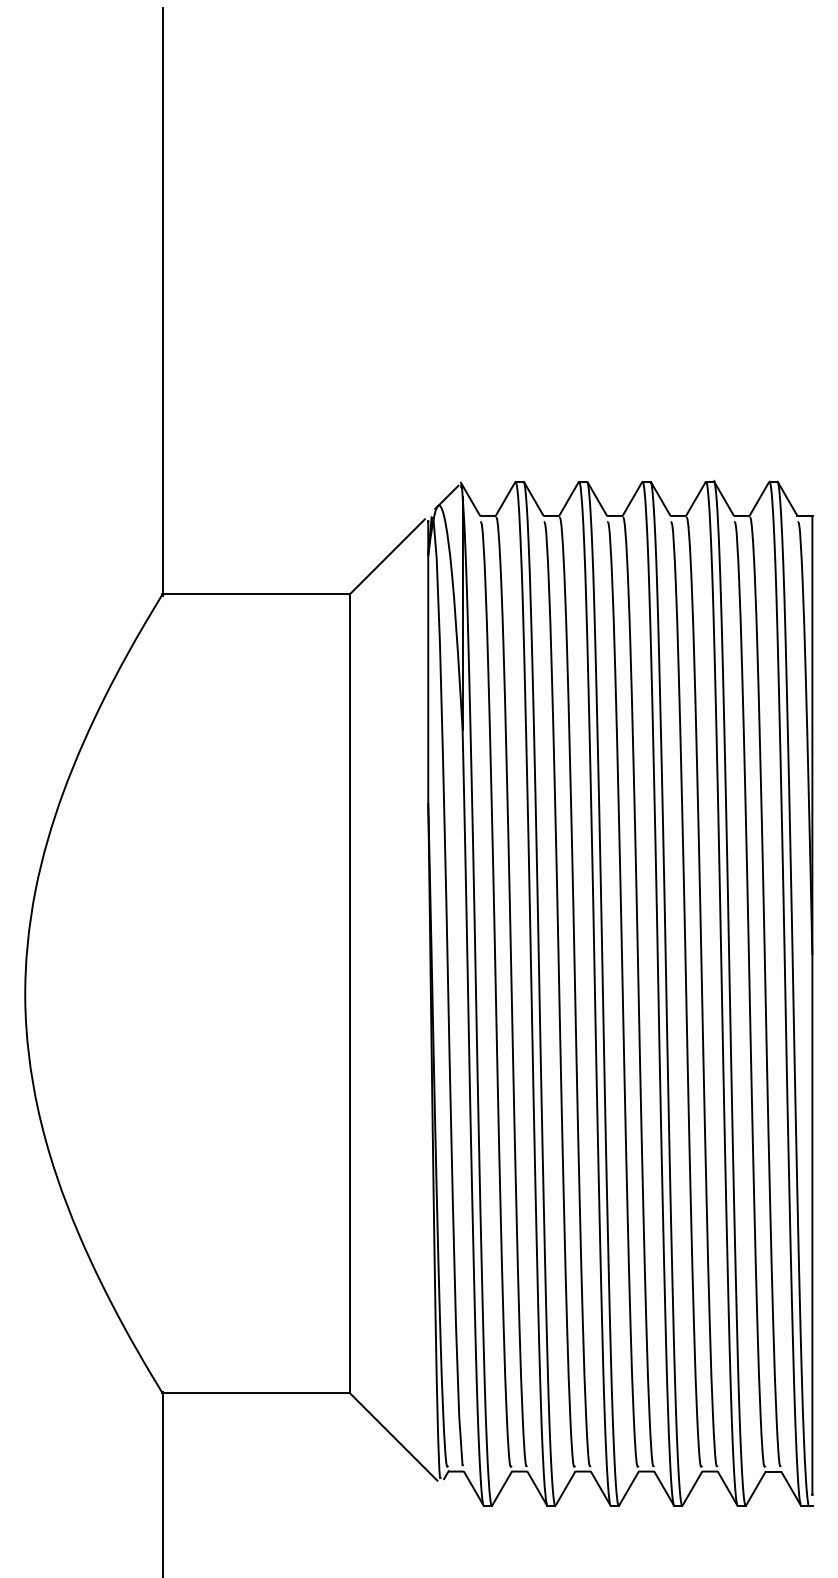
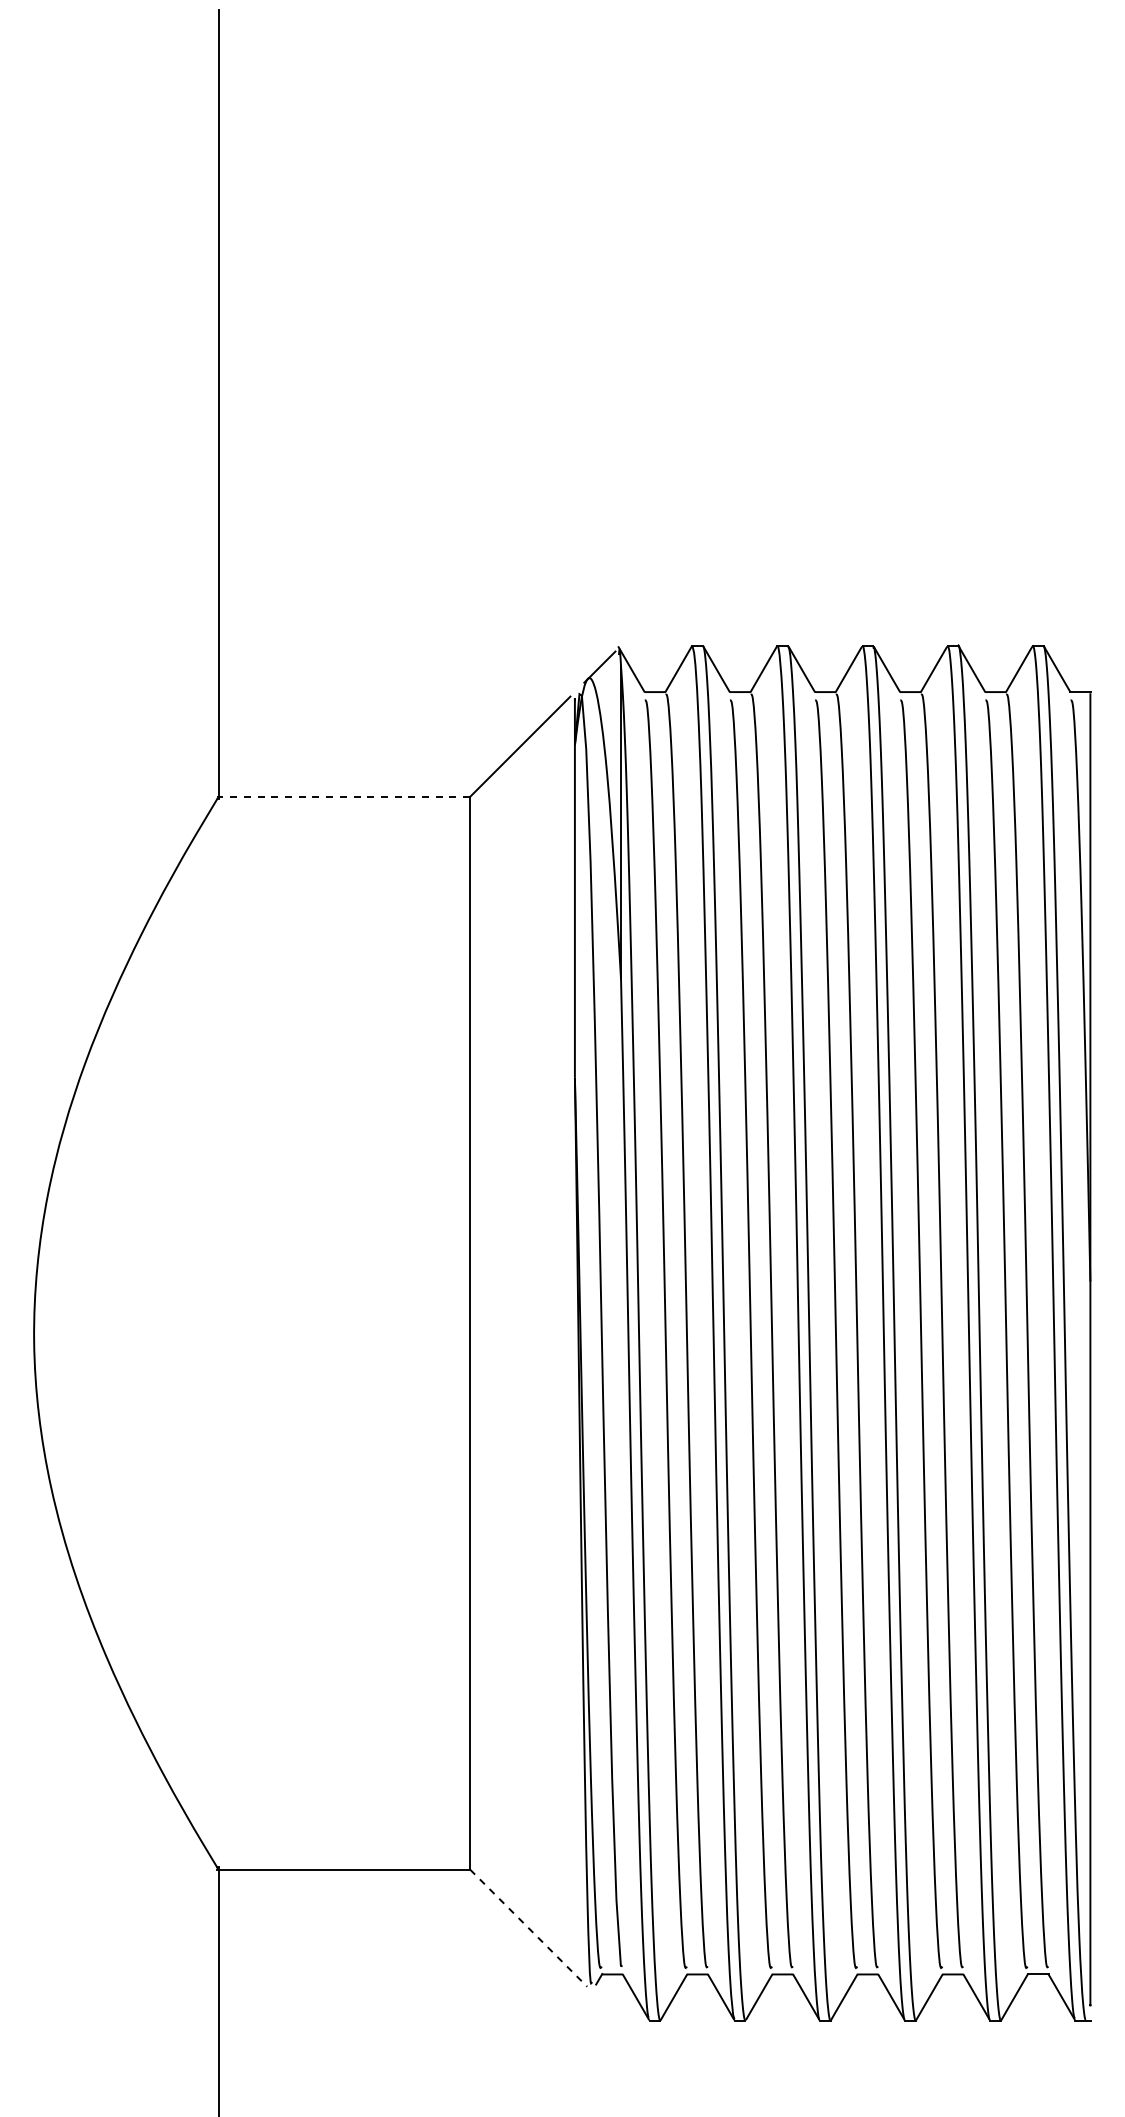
line: (255, 593) -> (343, 796), solid -> dashed
line: (393, 1437) -> (528, 1928), solid -> dashed

